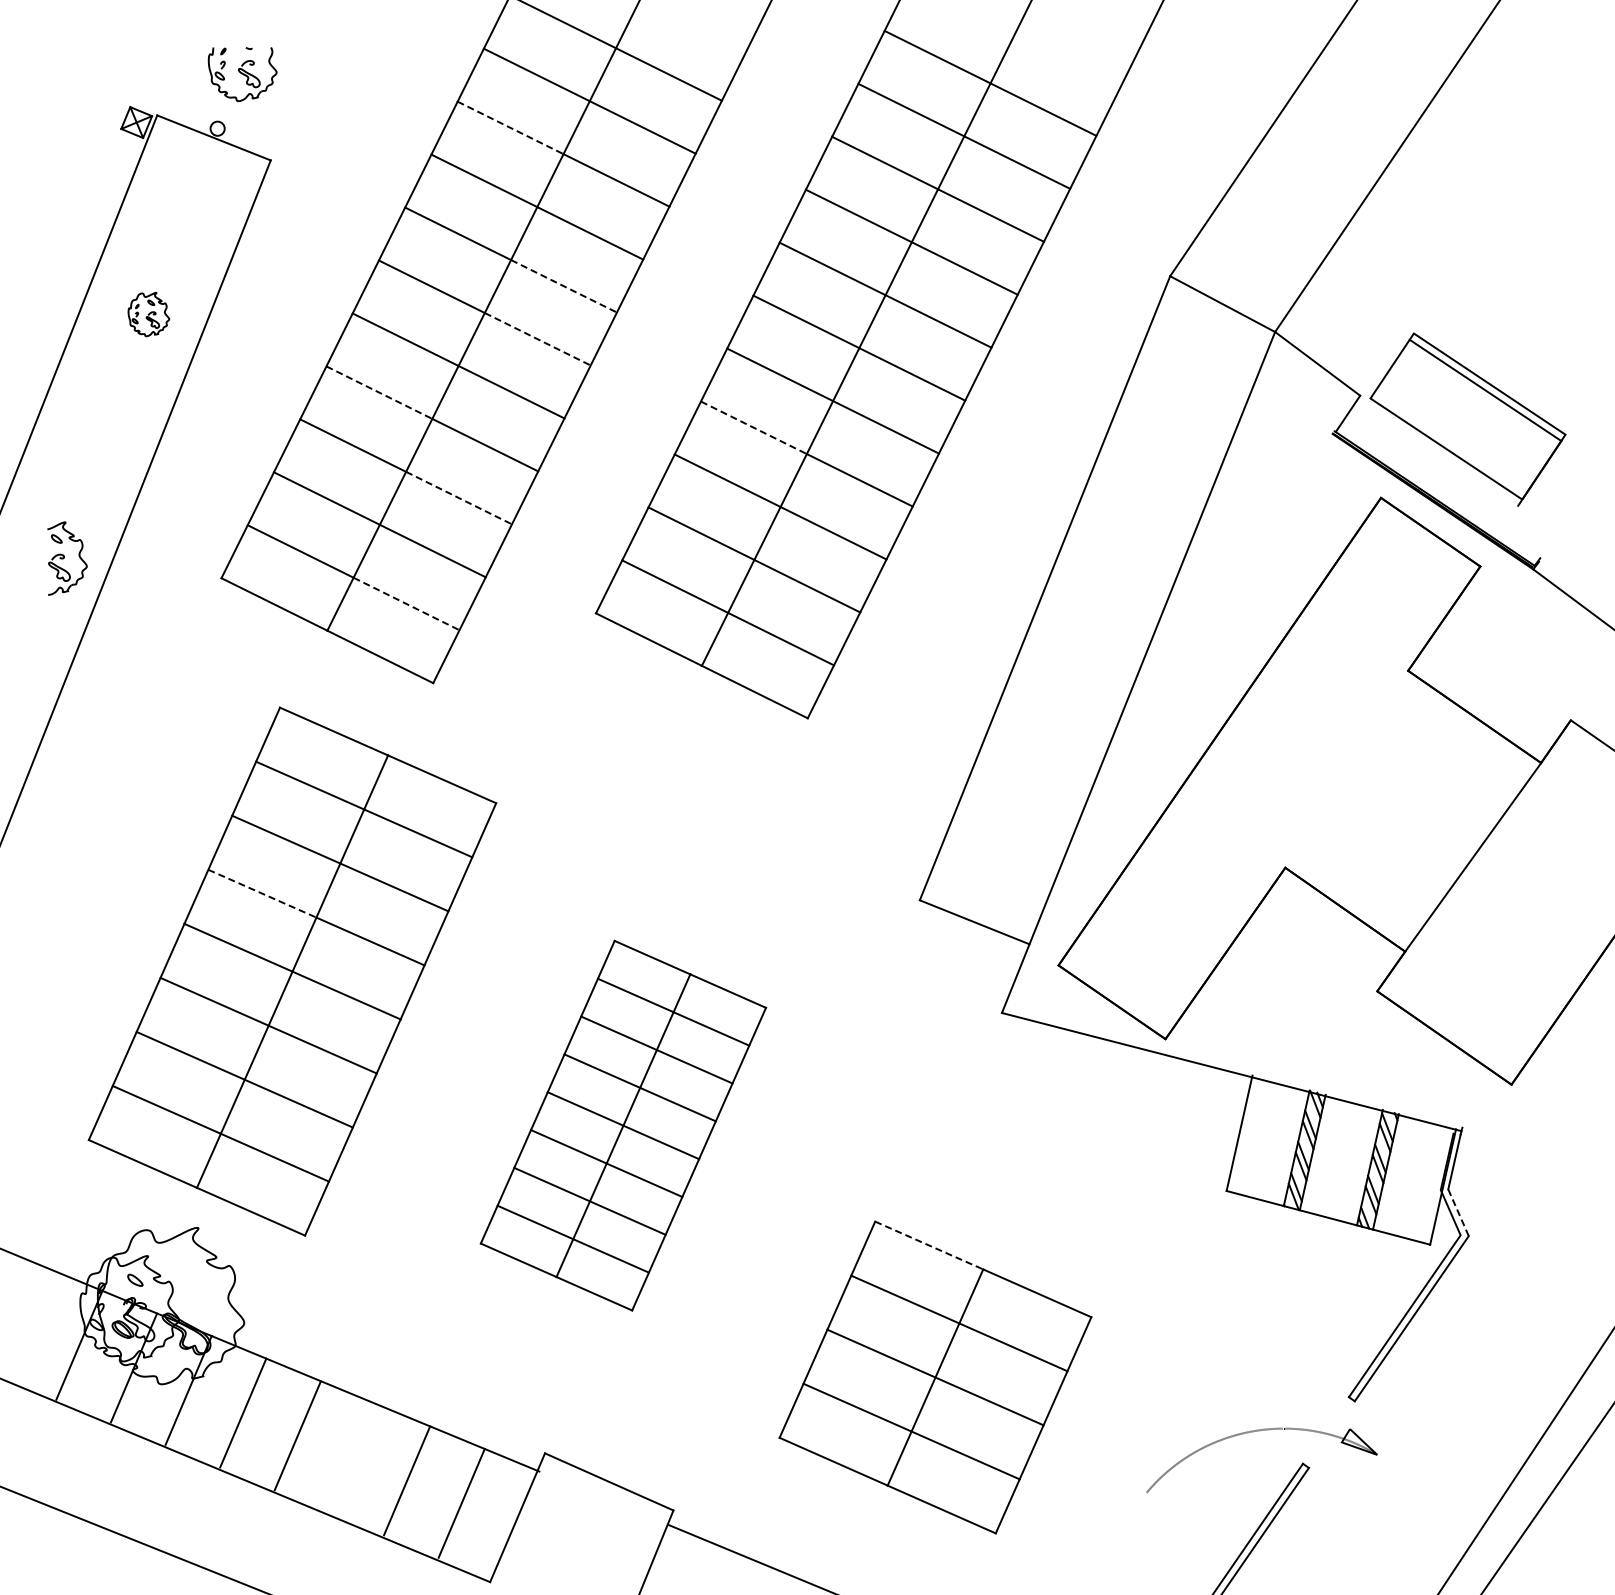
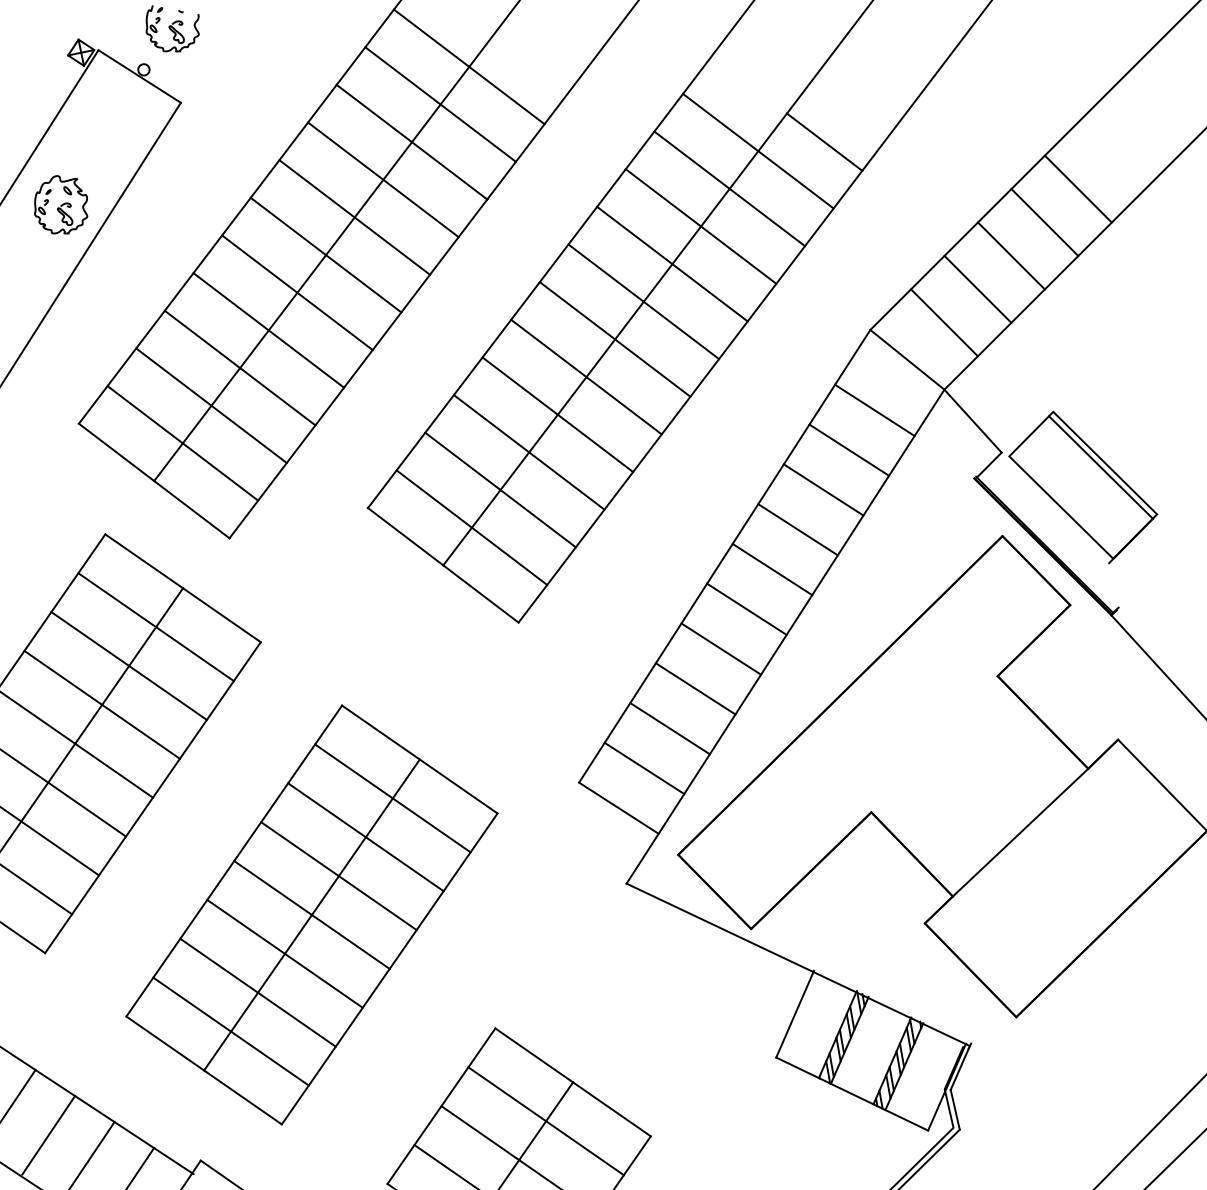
line: (1391, 54) -> (1077, 189), added
line: (1069, 56) -> (824, 142), added
line: (1358, 103) -> (1044, 222), added
line: (511, 128) -> (374, 114), dashed -> solid
line: (1325, 151) -> (1011, 255), added
line: (1292, 200) -> (977, 288), added
line: (1259, 249) -> (944, 322), added
line: (564, 286) -> (392, 246), dashed -> solid
part: (148, 314) -> (61, 205), size x1.67
line: (538, 339) -> (364, 284), dashed -> solid
line: (1194, 373) -> (874, 410), added
line: (379, 392) -> (231, 301), dashed -> solid
line: (754, 428) -> (520, 386), dashed -> solid
line: (1172, 428) -> (849, 450), added
line: (1150, 483) -> (823, 489), added
line: (459, 498) -> (278, 397), dashed -> solid
line: (1128, 538) -> (797, 529), added
line: (1106, 593) -> (772, 569), added
line: (407, 604) -> (221, 472), dashed -> solid
line: (1084, 648) -> (746, 609), added
line: (1062, 702) -> (721, 648), added
line: (1040, 757) -> (695, 688), added
line: (1018, 812) -> (669, 728), added
line: (996, 867) -> (644, 768), added
line: (262, 893) -> (63, 677), dashed -> solid
part: (623, 1125) -> (312, 914), size x1.43
line: (1458, 1212) -> (955, 1109), dashed -> solid
line: (929, 1245) -> (534, 1055), dashed -> solid
line: (352, 1457) -> (48, 1134), added

